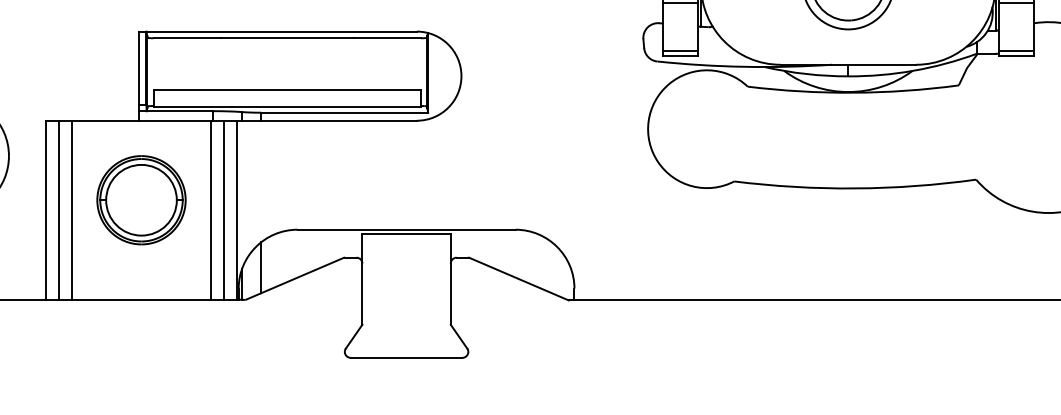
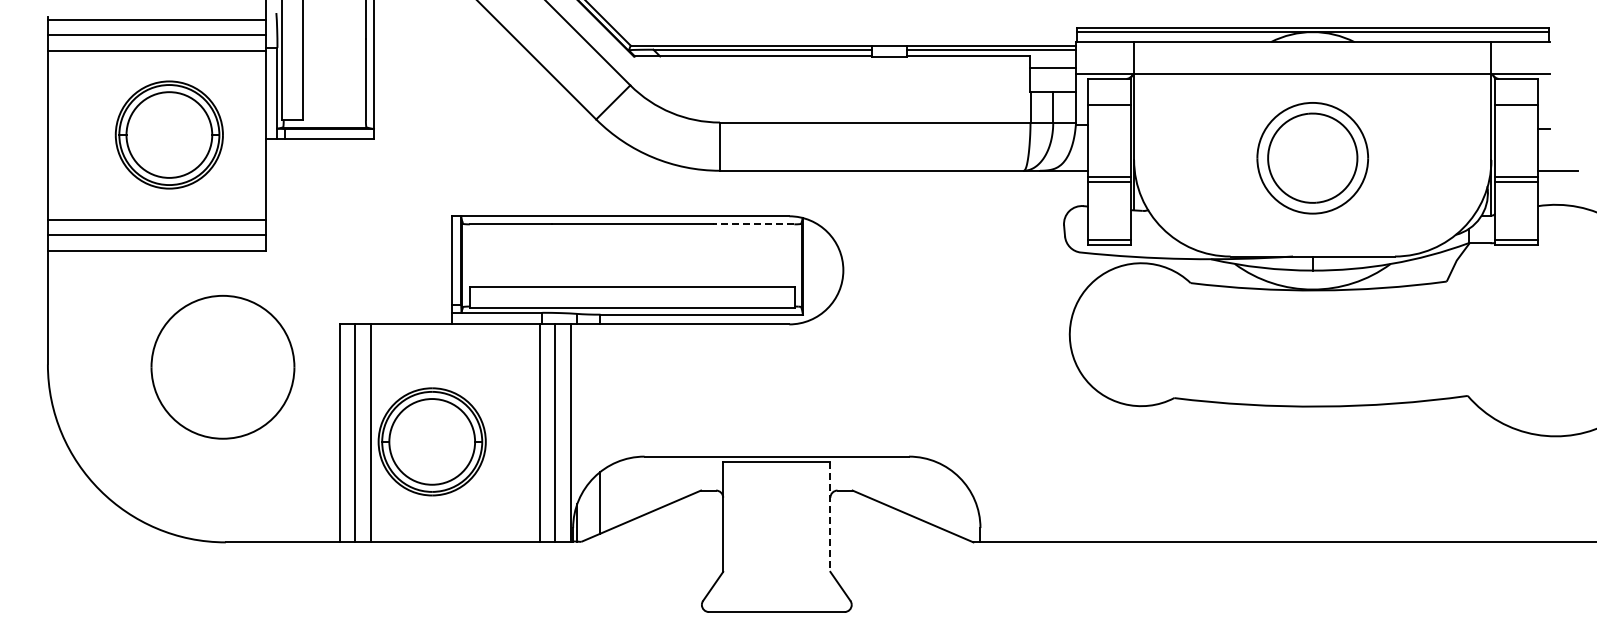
line: (387, 38) -> (753, 224), solid -> dashed
part: (140, 199) -> (431, 441), moved
line: (450, 279) -> (830, 516), solid -> dashed

